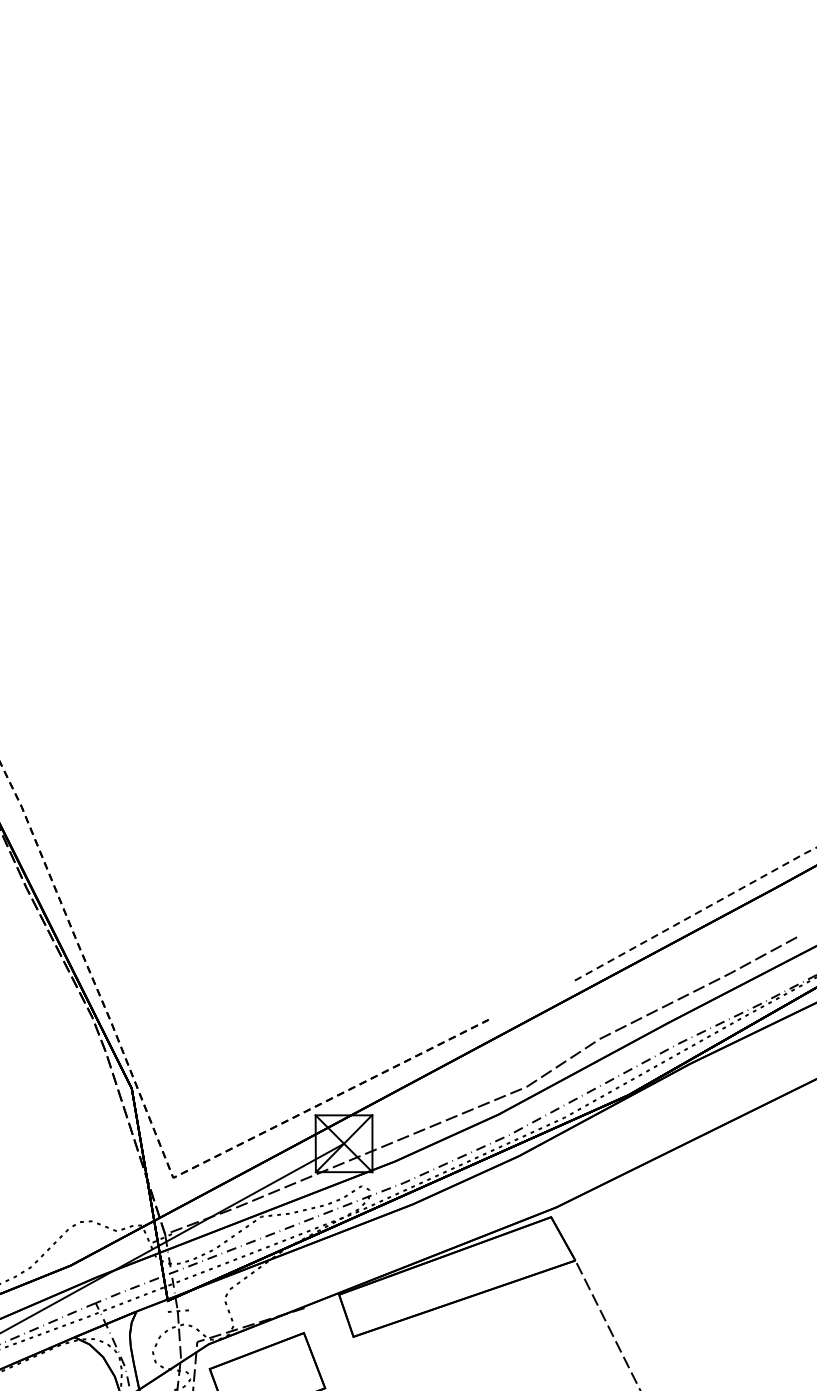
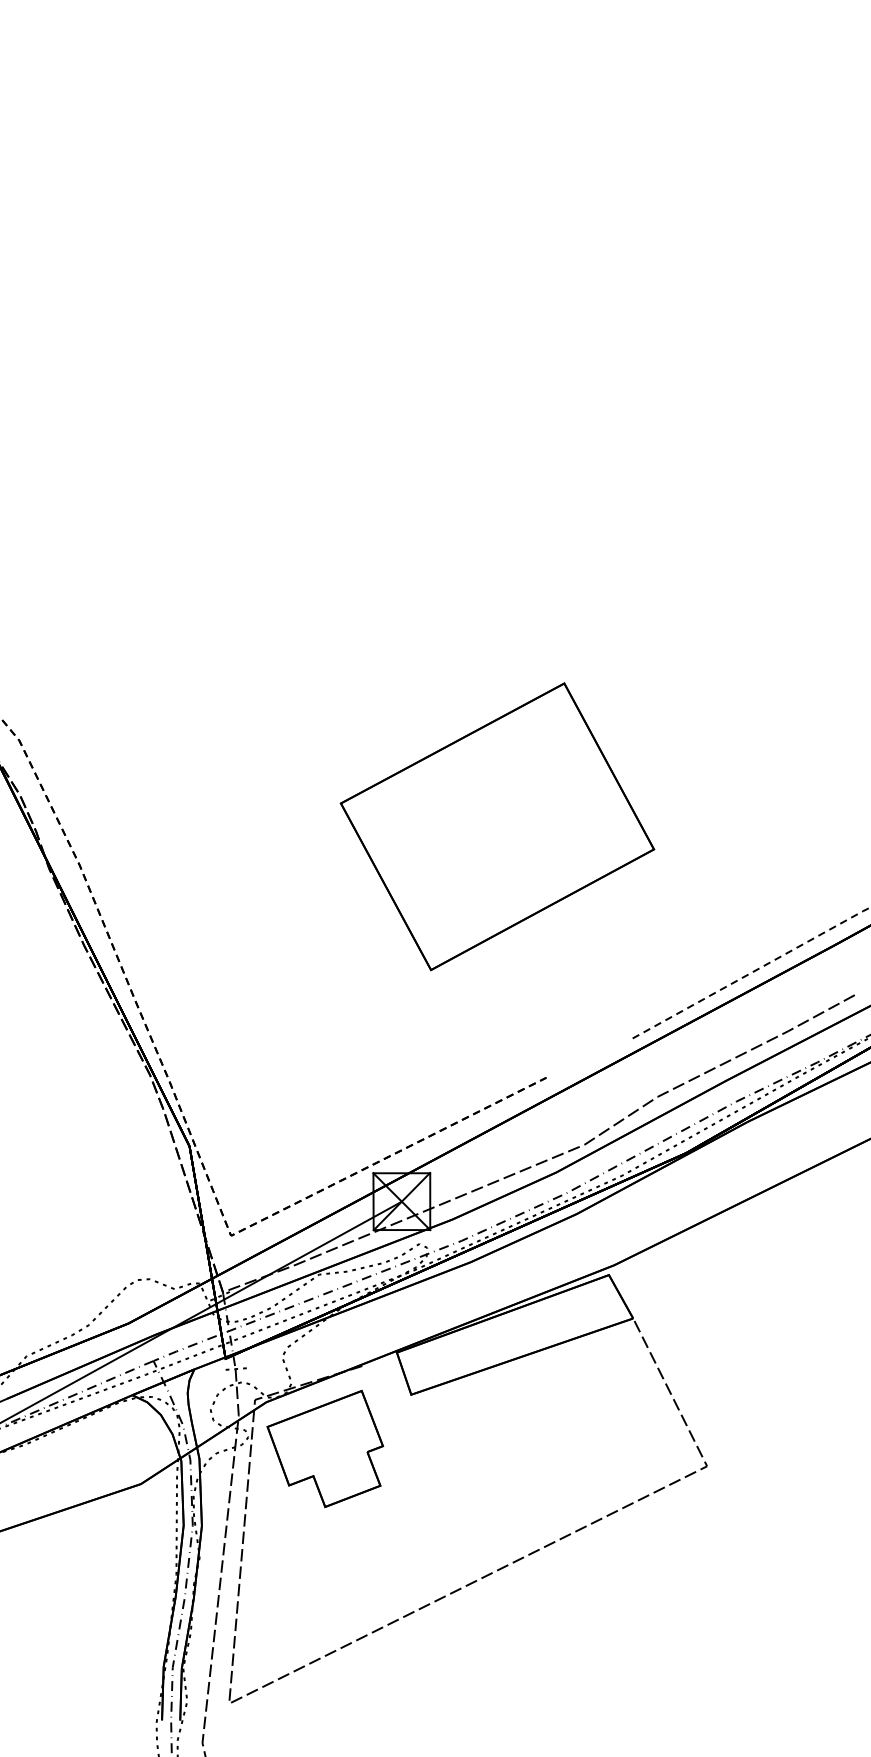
part: (439, 768) -> (497, 826), added

